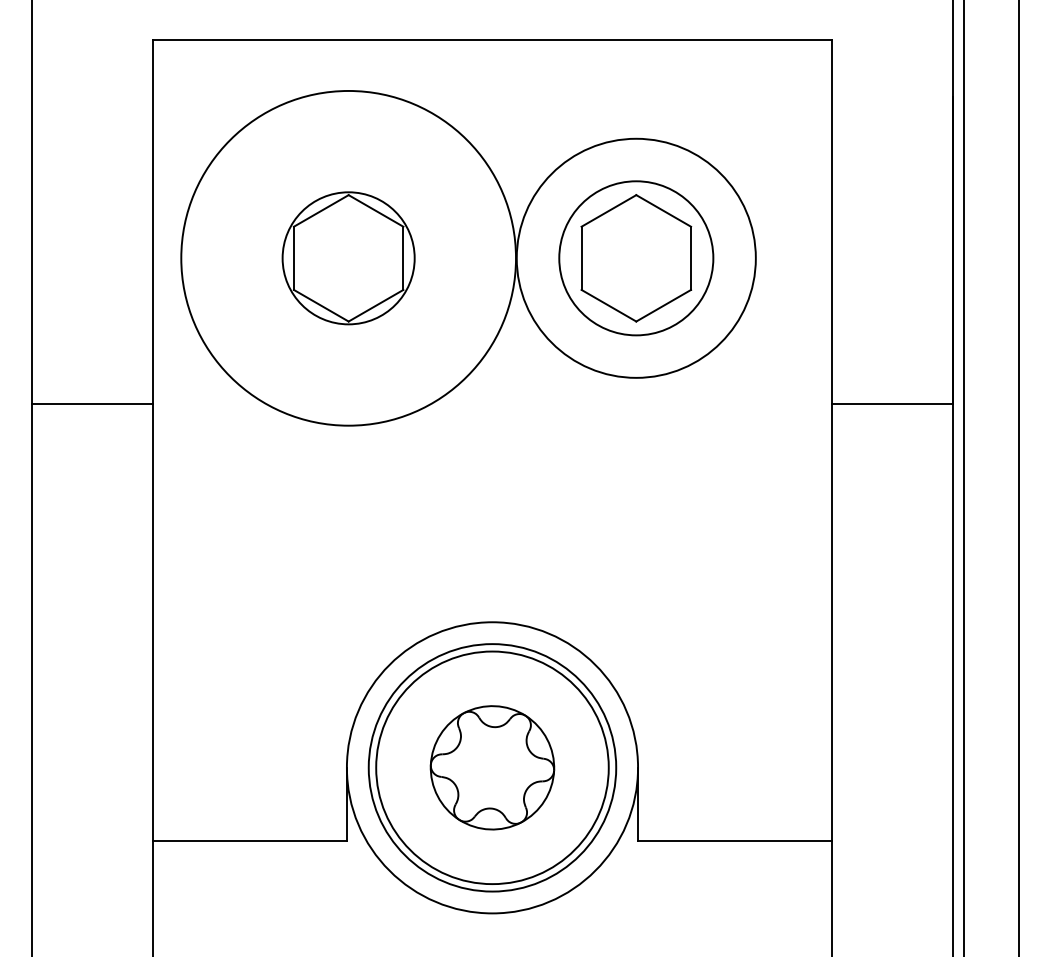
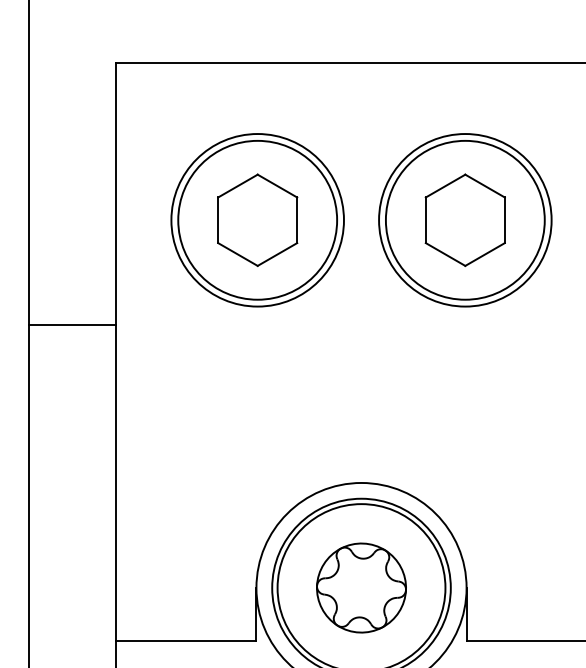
circle: (348, 257) -> (257, 219), size x0.71
circle: (348, 258) -> (257, 220), size x1.67
circle: (636, 258) -> (465, 220), size x1.43

